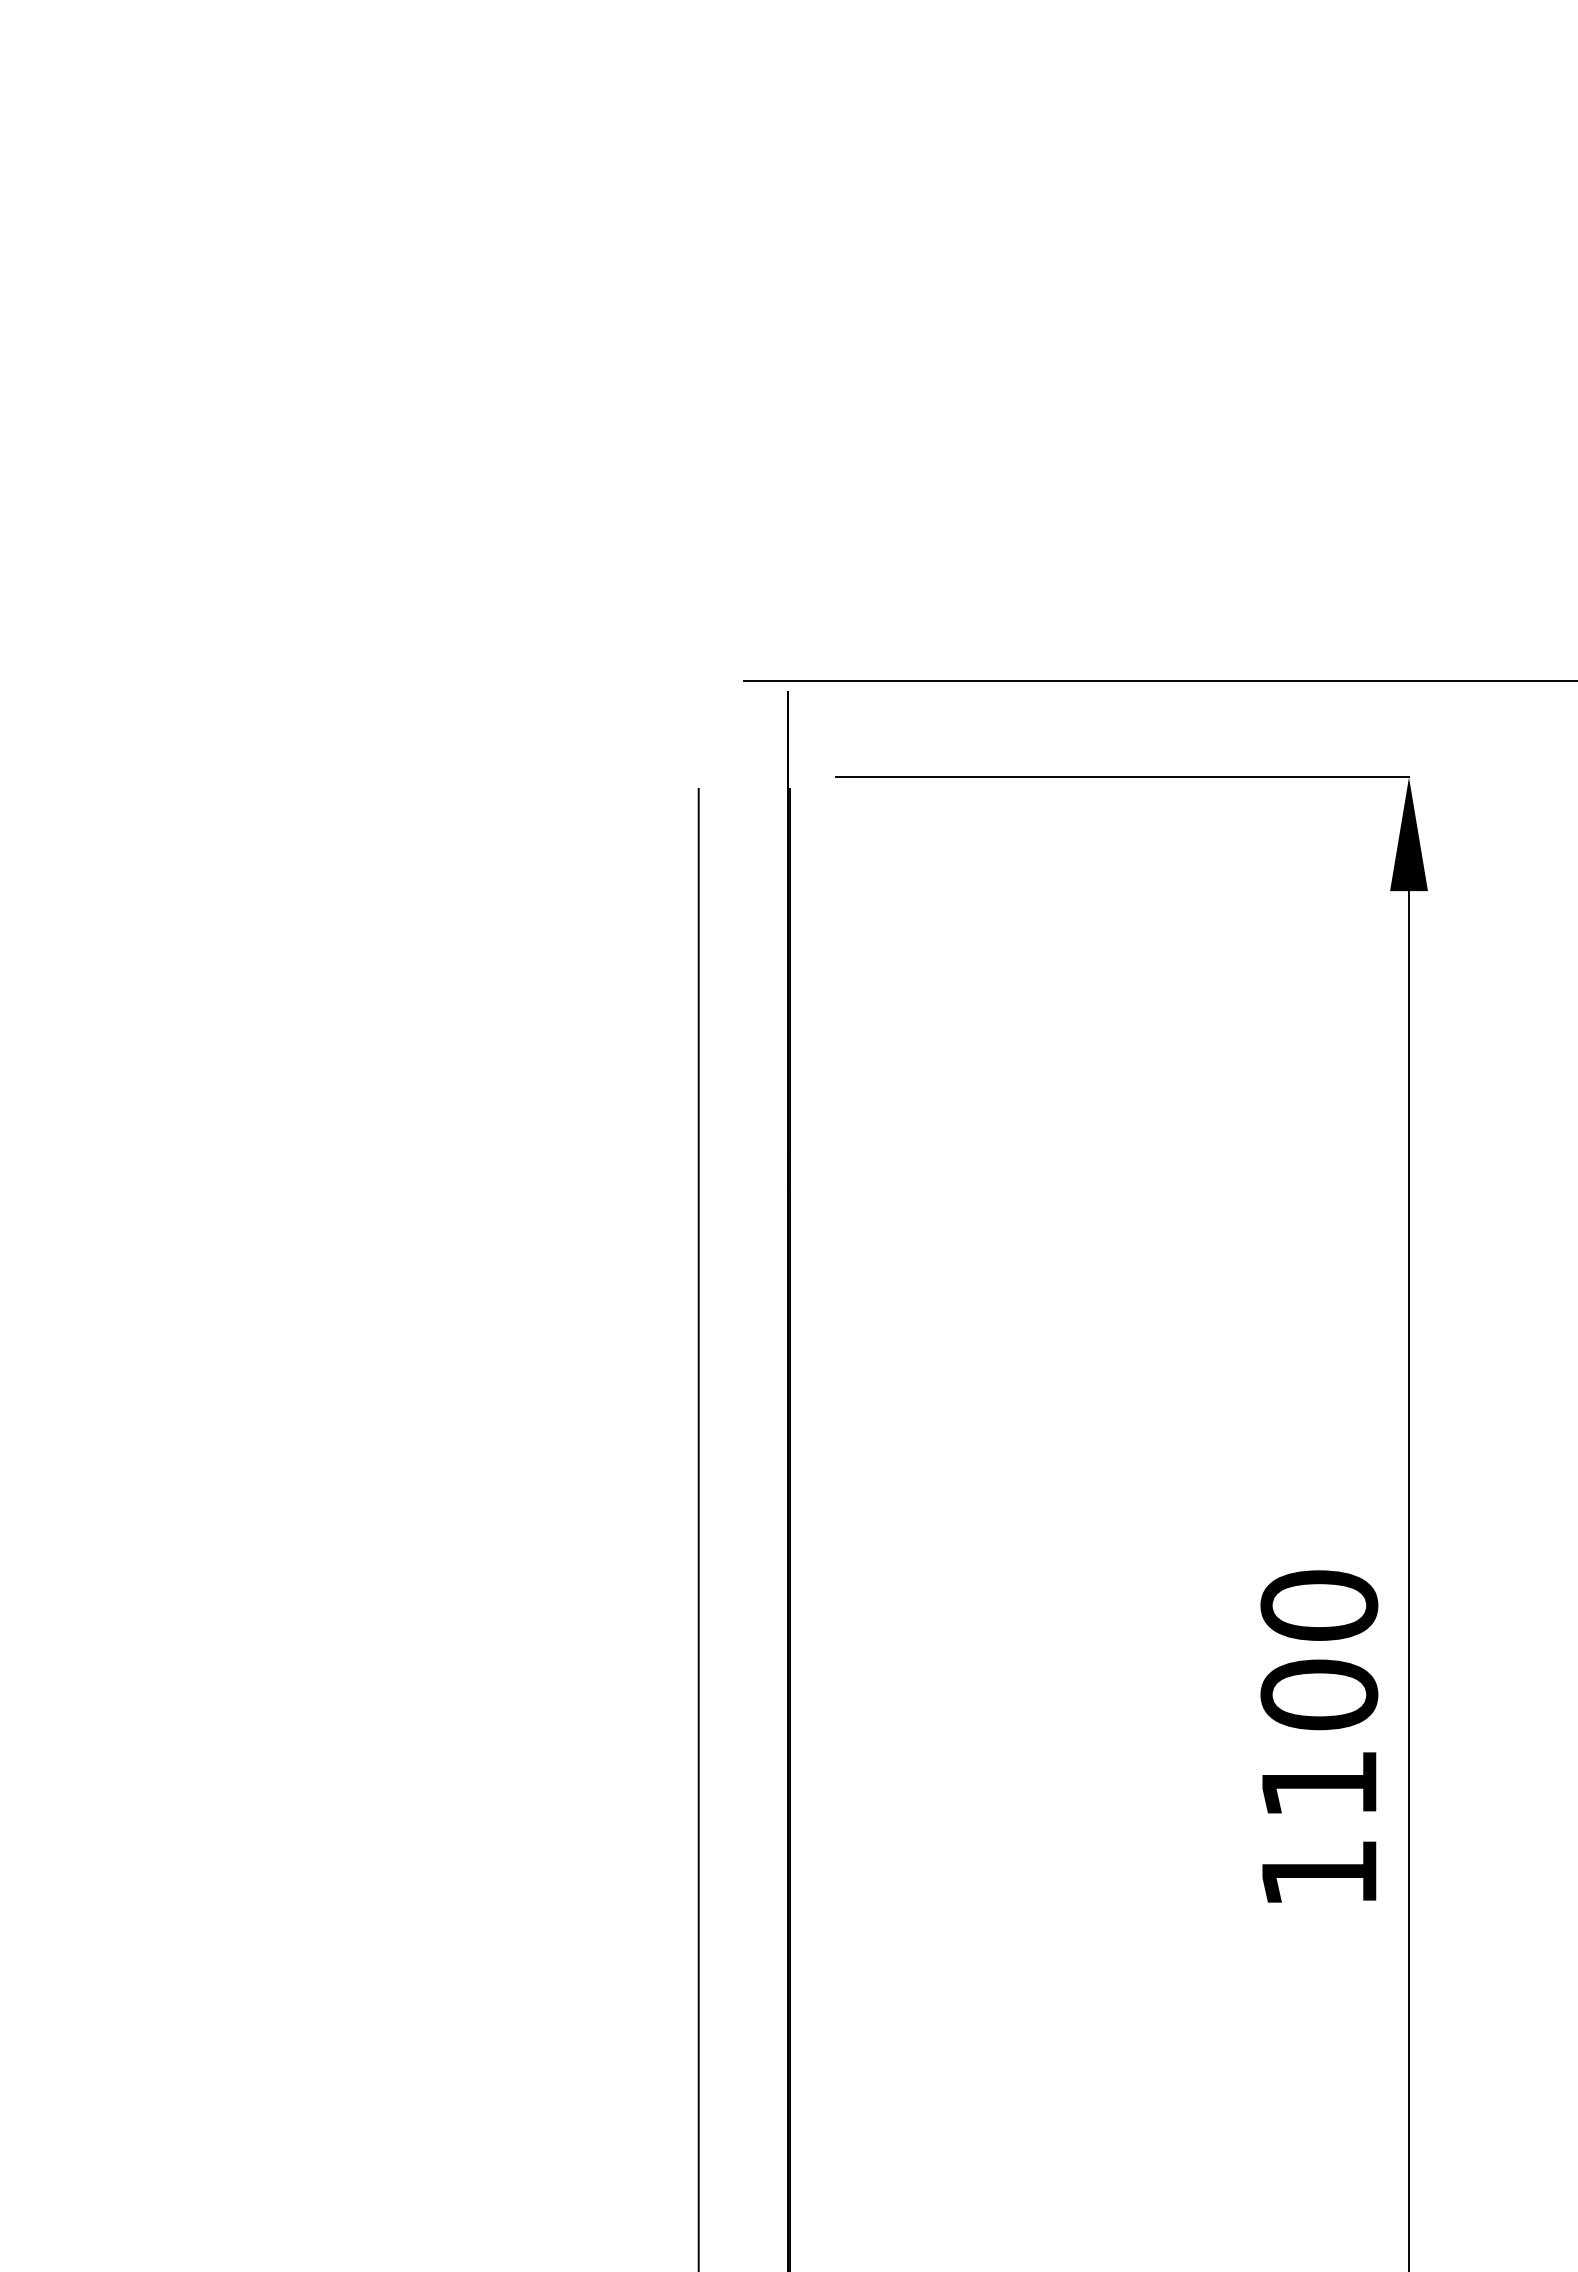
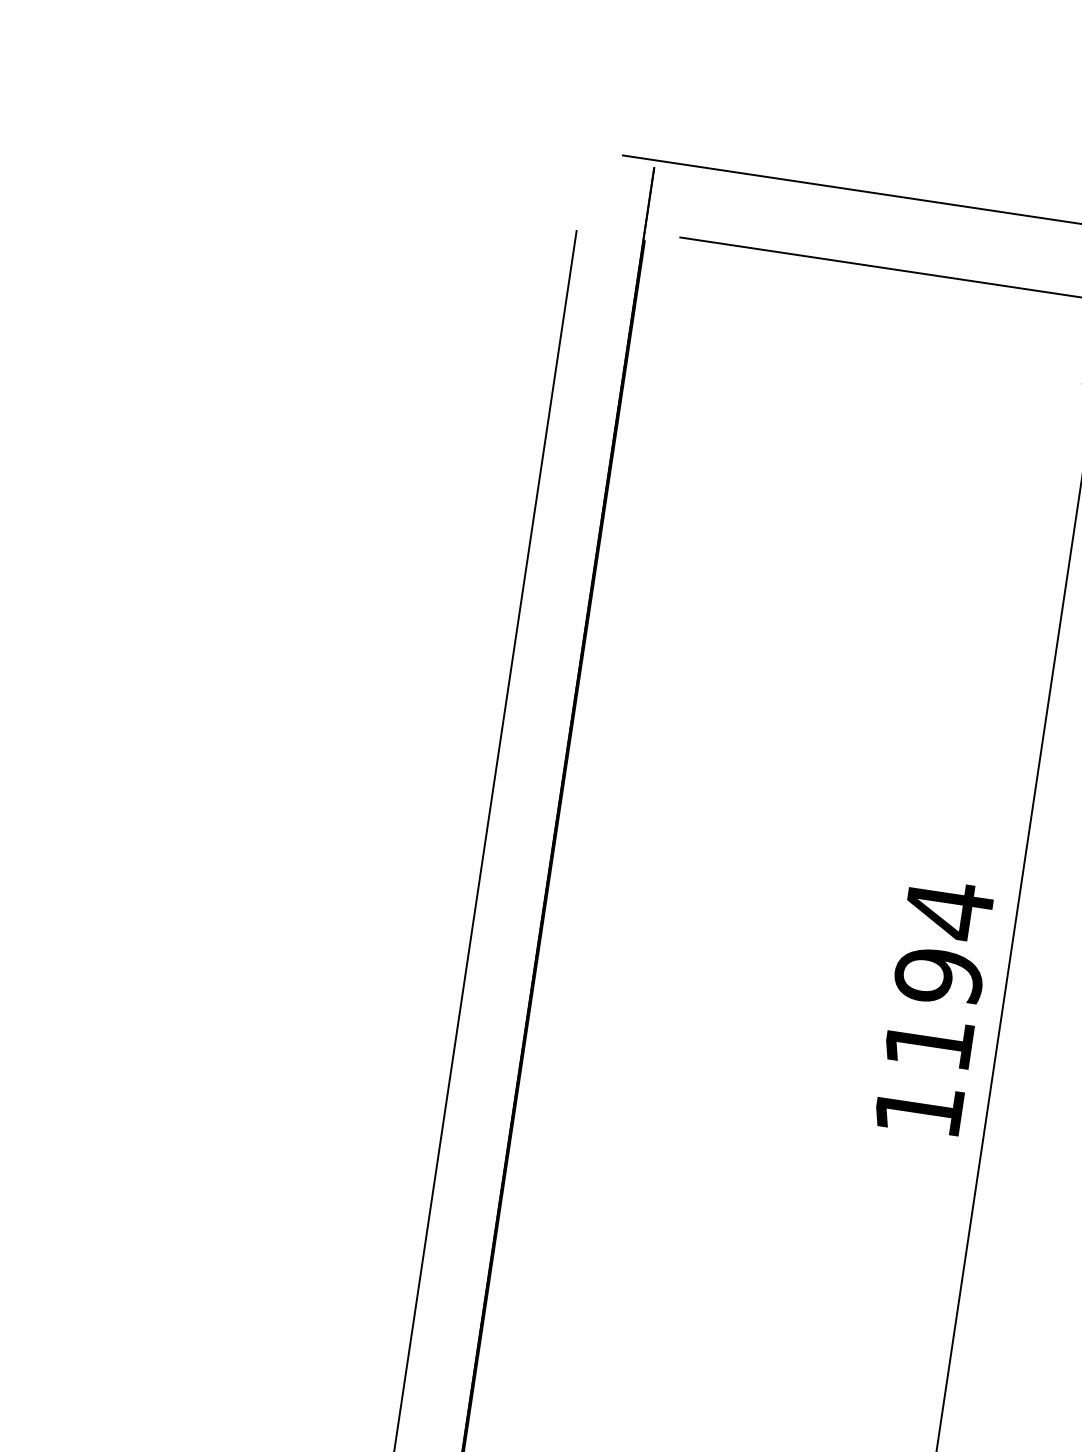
text: (1319, 1649) -> (944, 942), 1100 -> 1194

